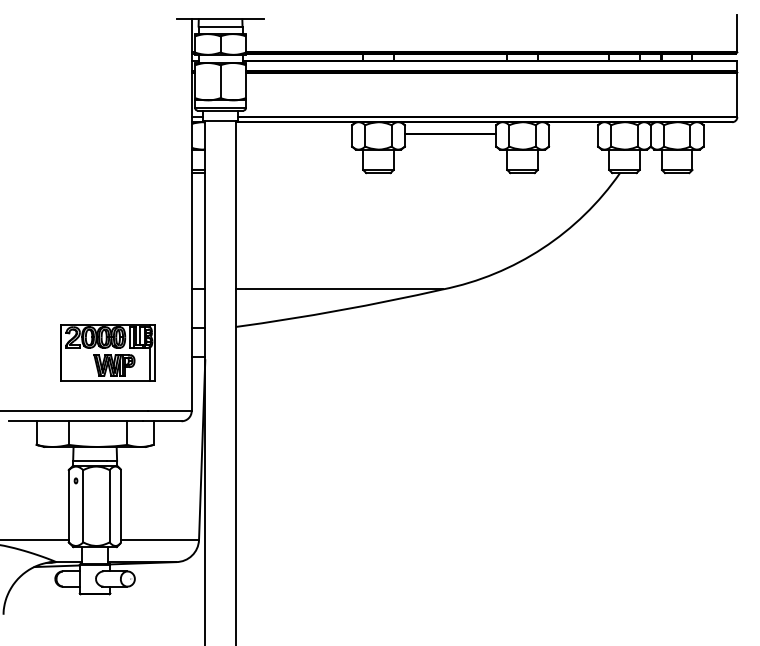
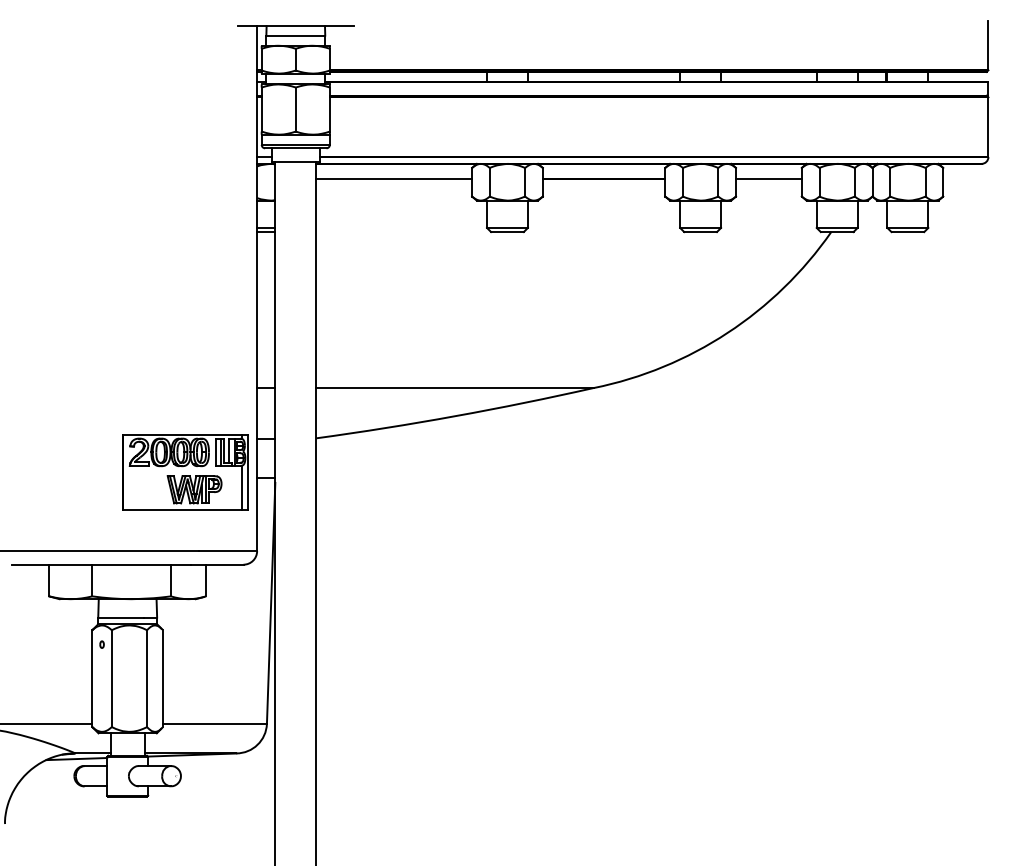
line: (294, 133) -> (394, 179), added
line: (573, 133) -> (768, 179), added
part: (107, 352) -> (185, 472), moved

